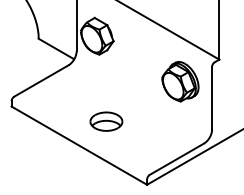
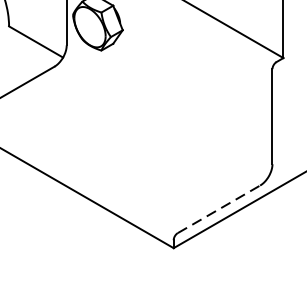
part: (180, 81) -> (224, 91), removed
part: (106, 121) -> (112, 152), removed
line: (177, 158) -> (219, 208), solid -> dashed

